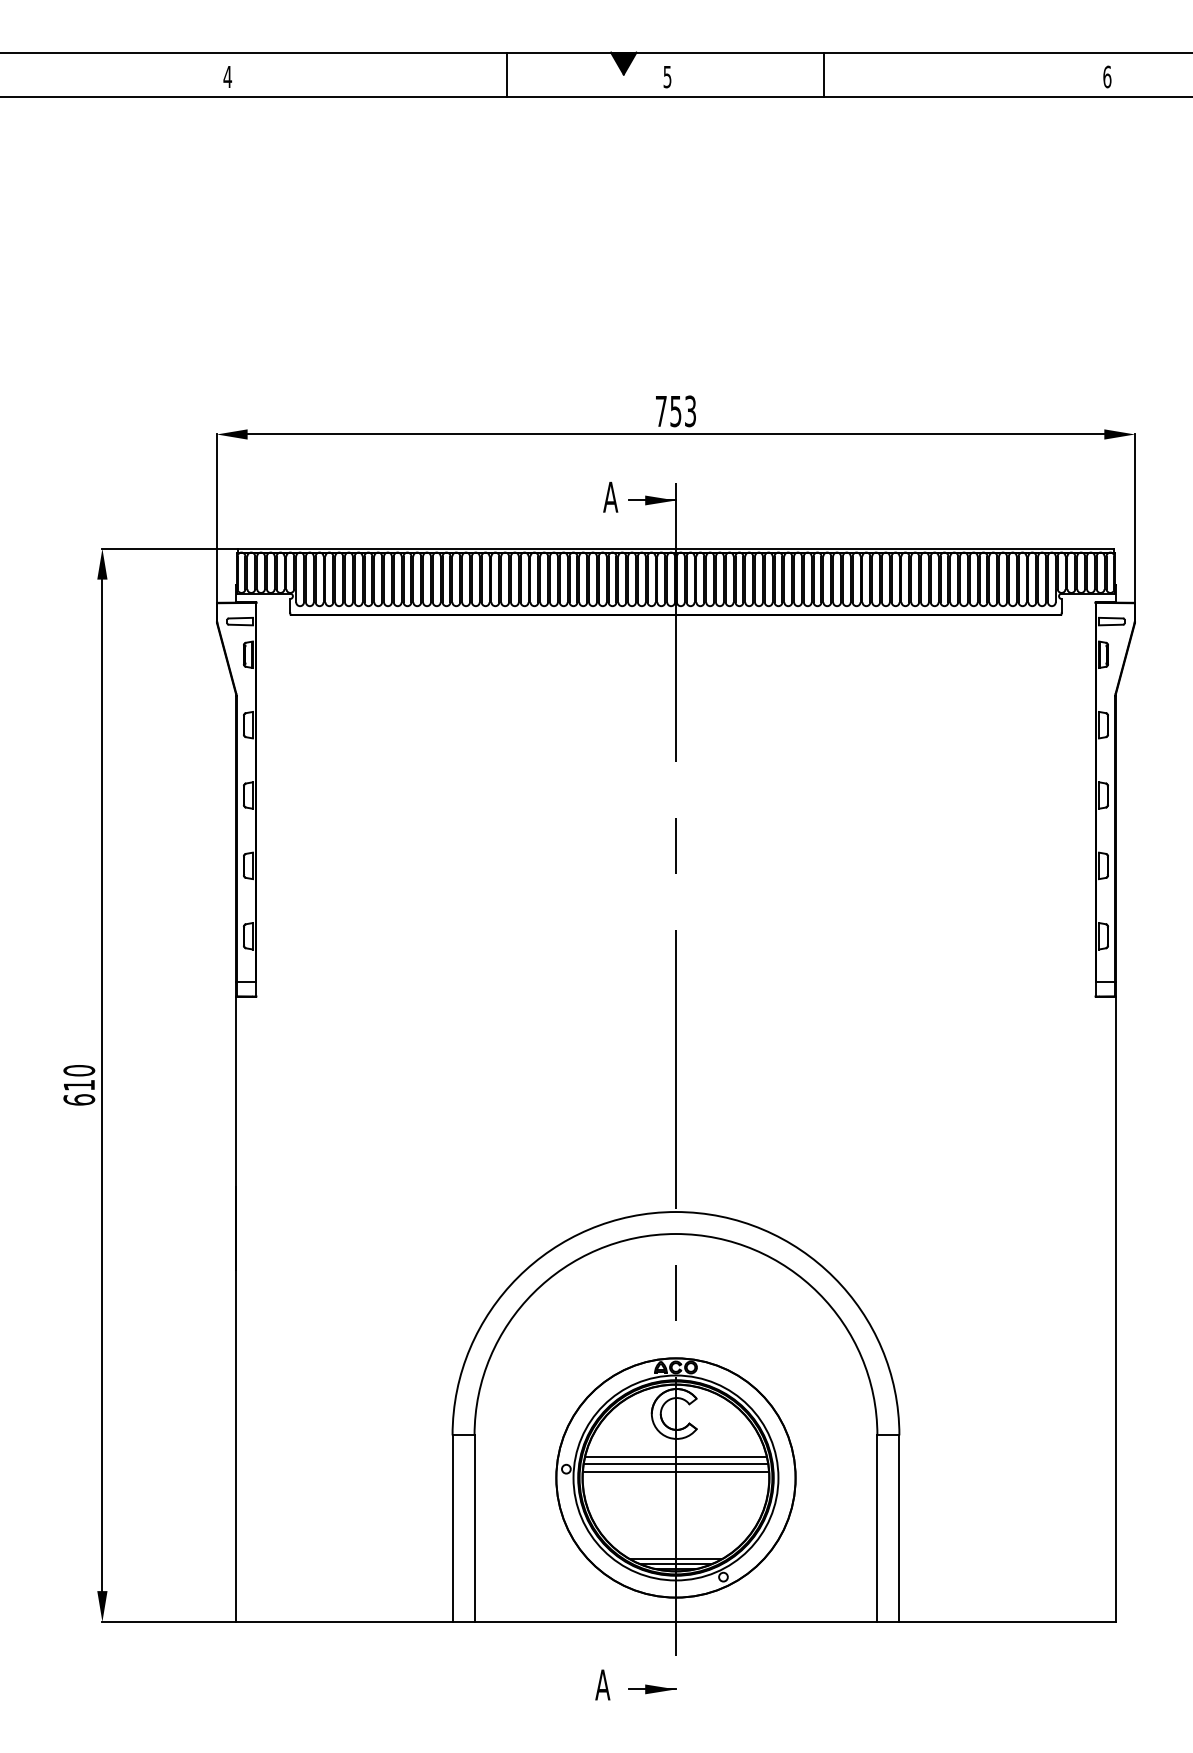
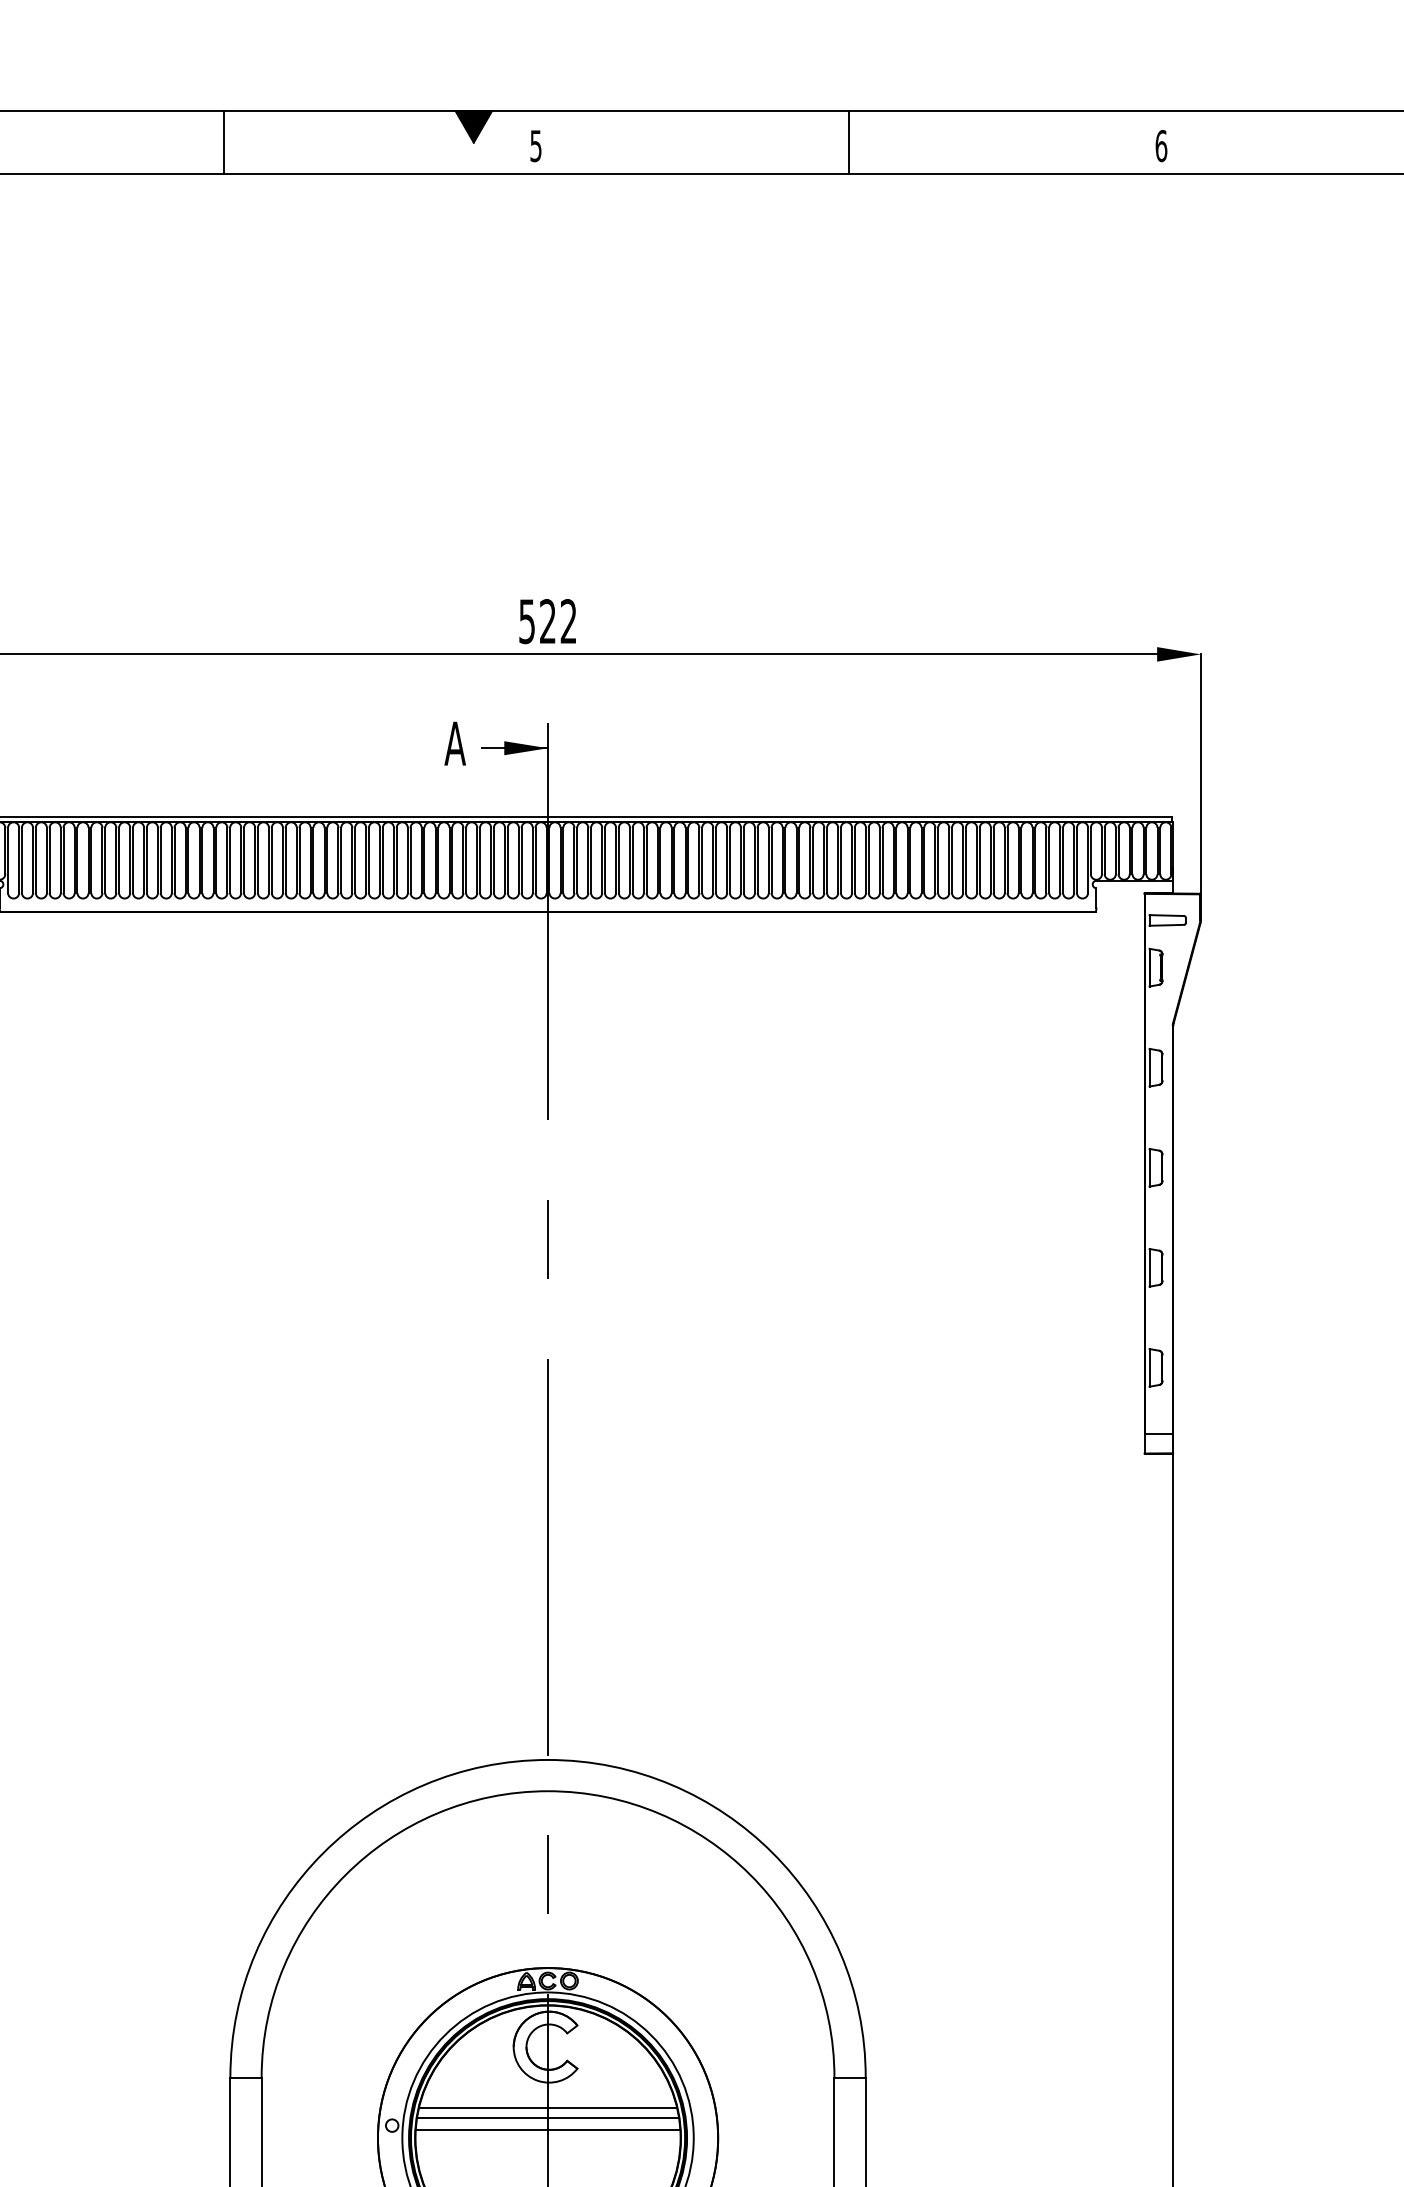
line: (506, 74) -> (223, 142), moved
line: (823, 74) -> (848, 142), moved
text: (675, 411) -> (547, 621), 753 -> 522

